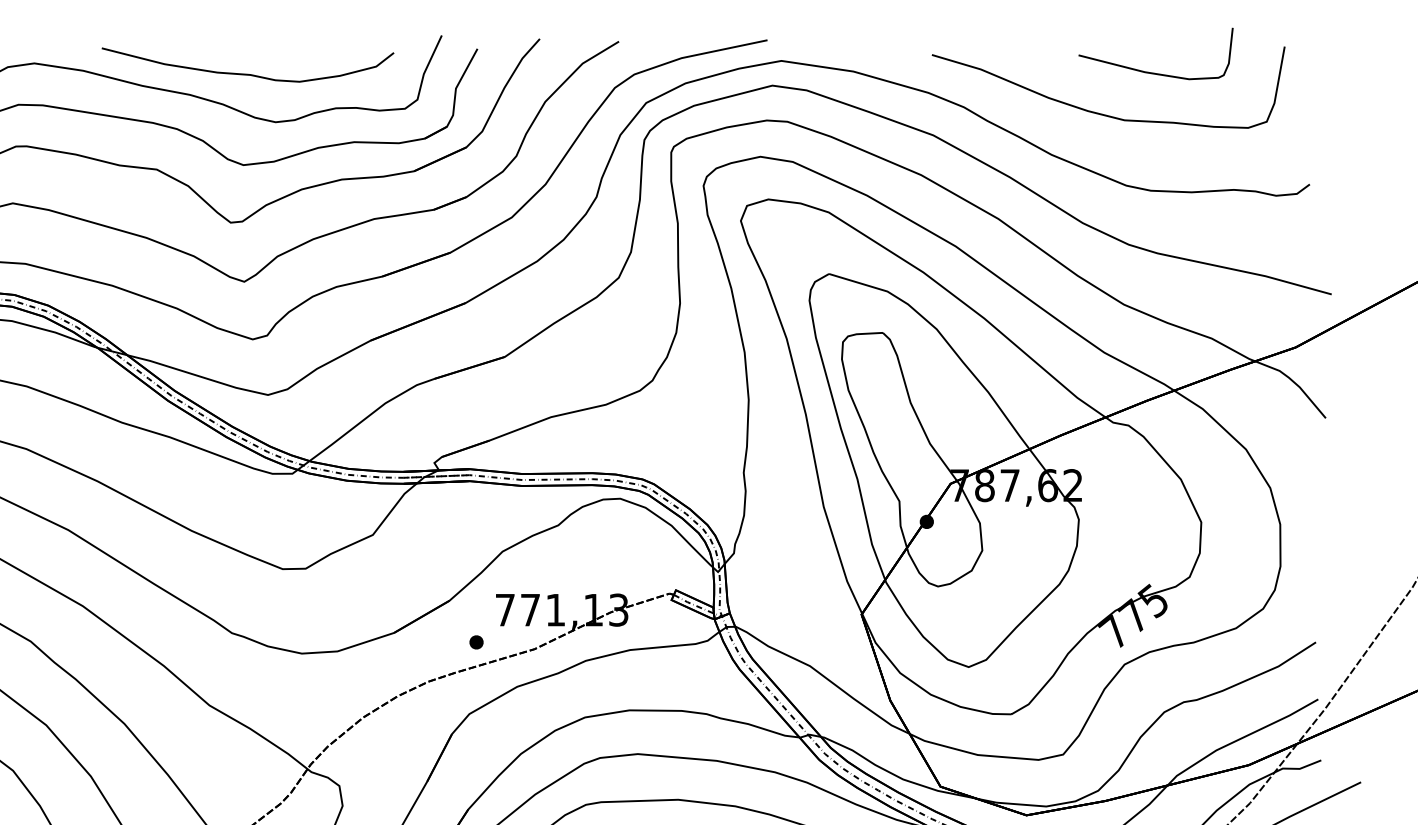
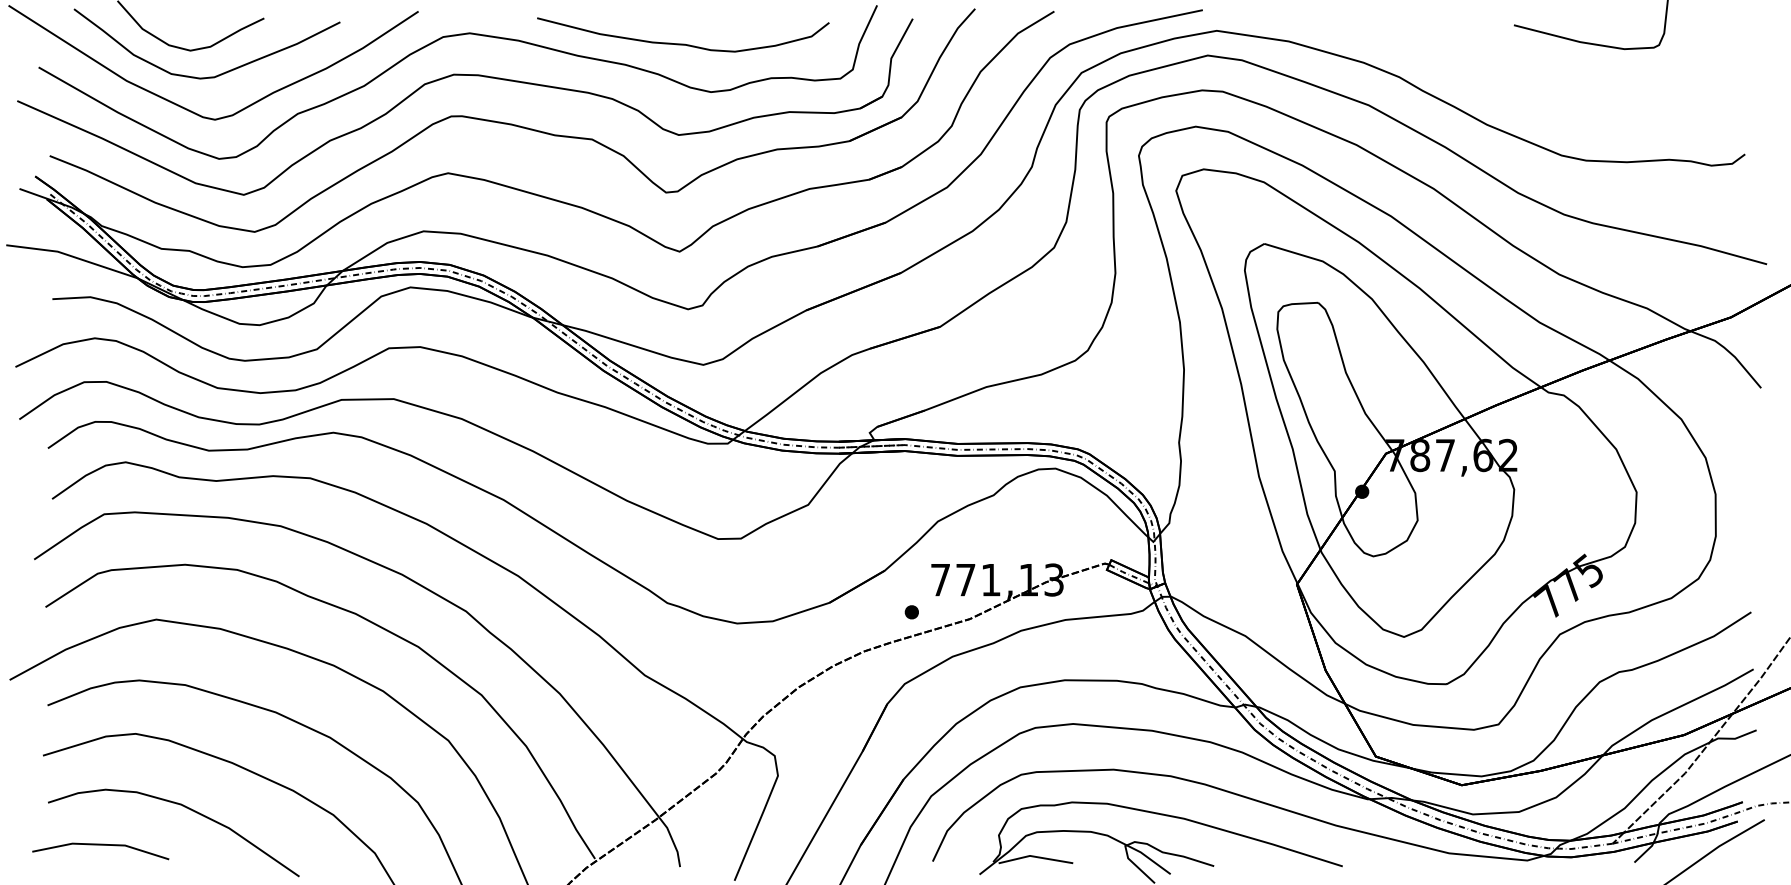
curve: (1103, 113) -> (1538, 83), removed

